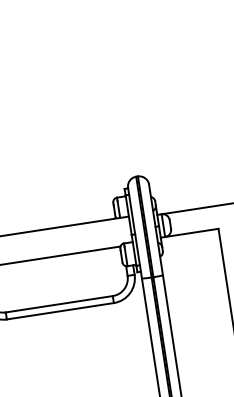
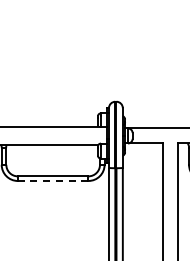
line: (59, 310) -> (52, 180), solid -> dashed

